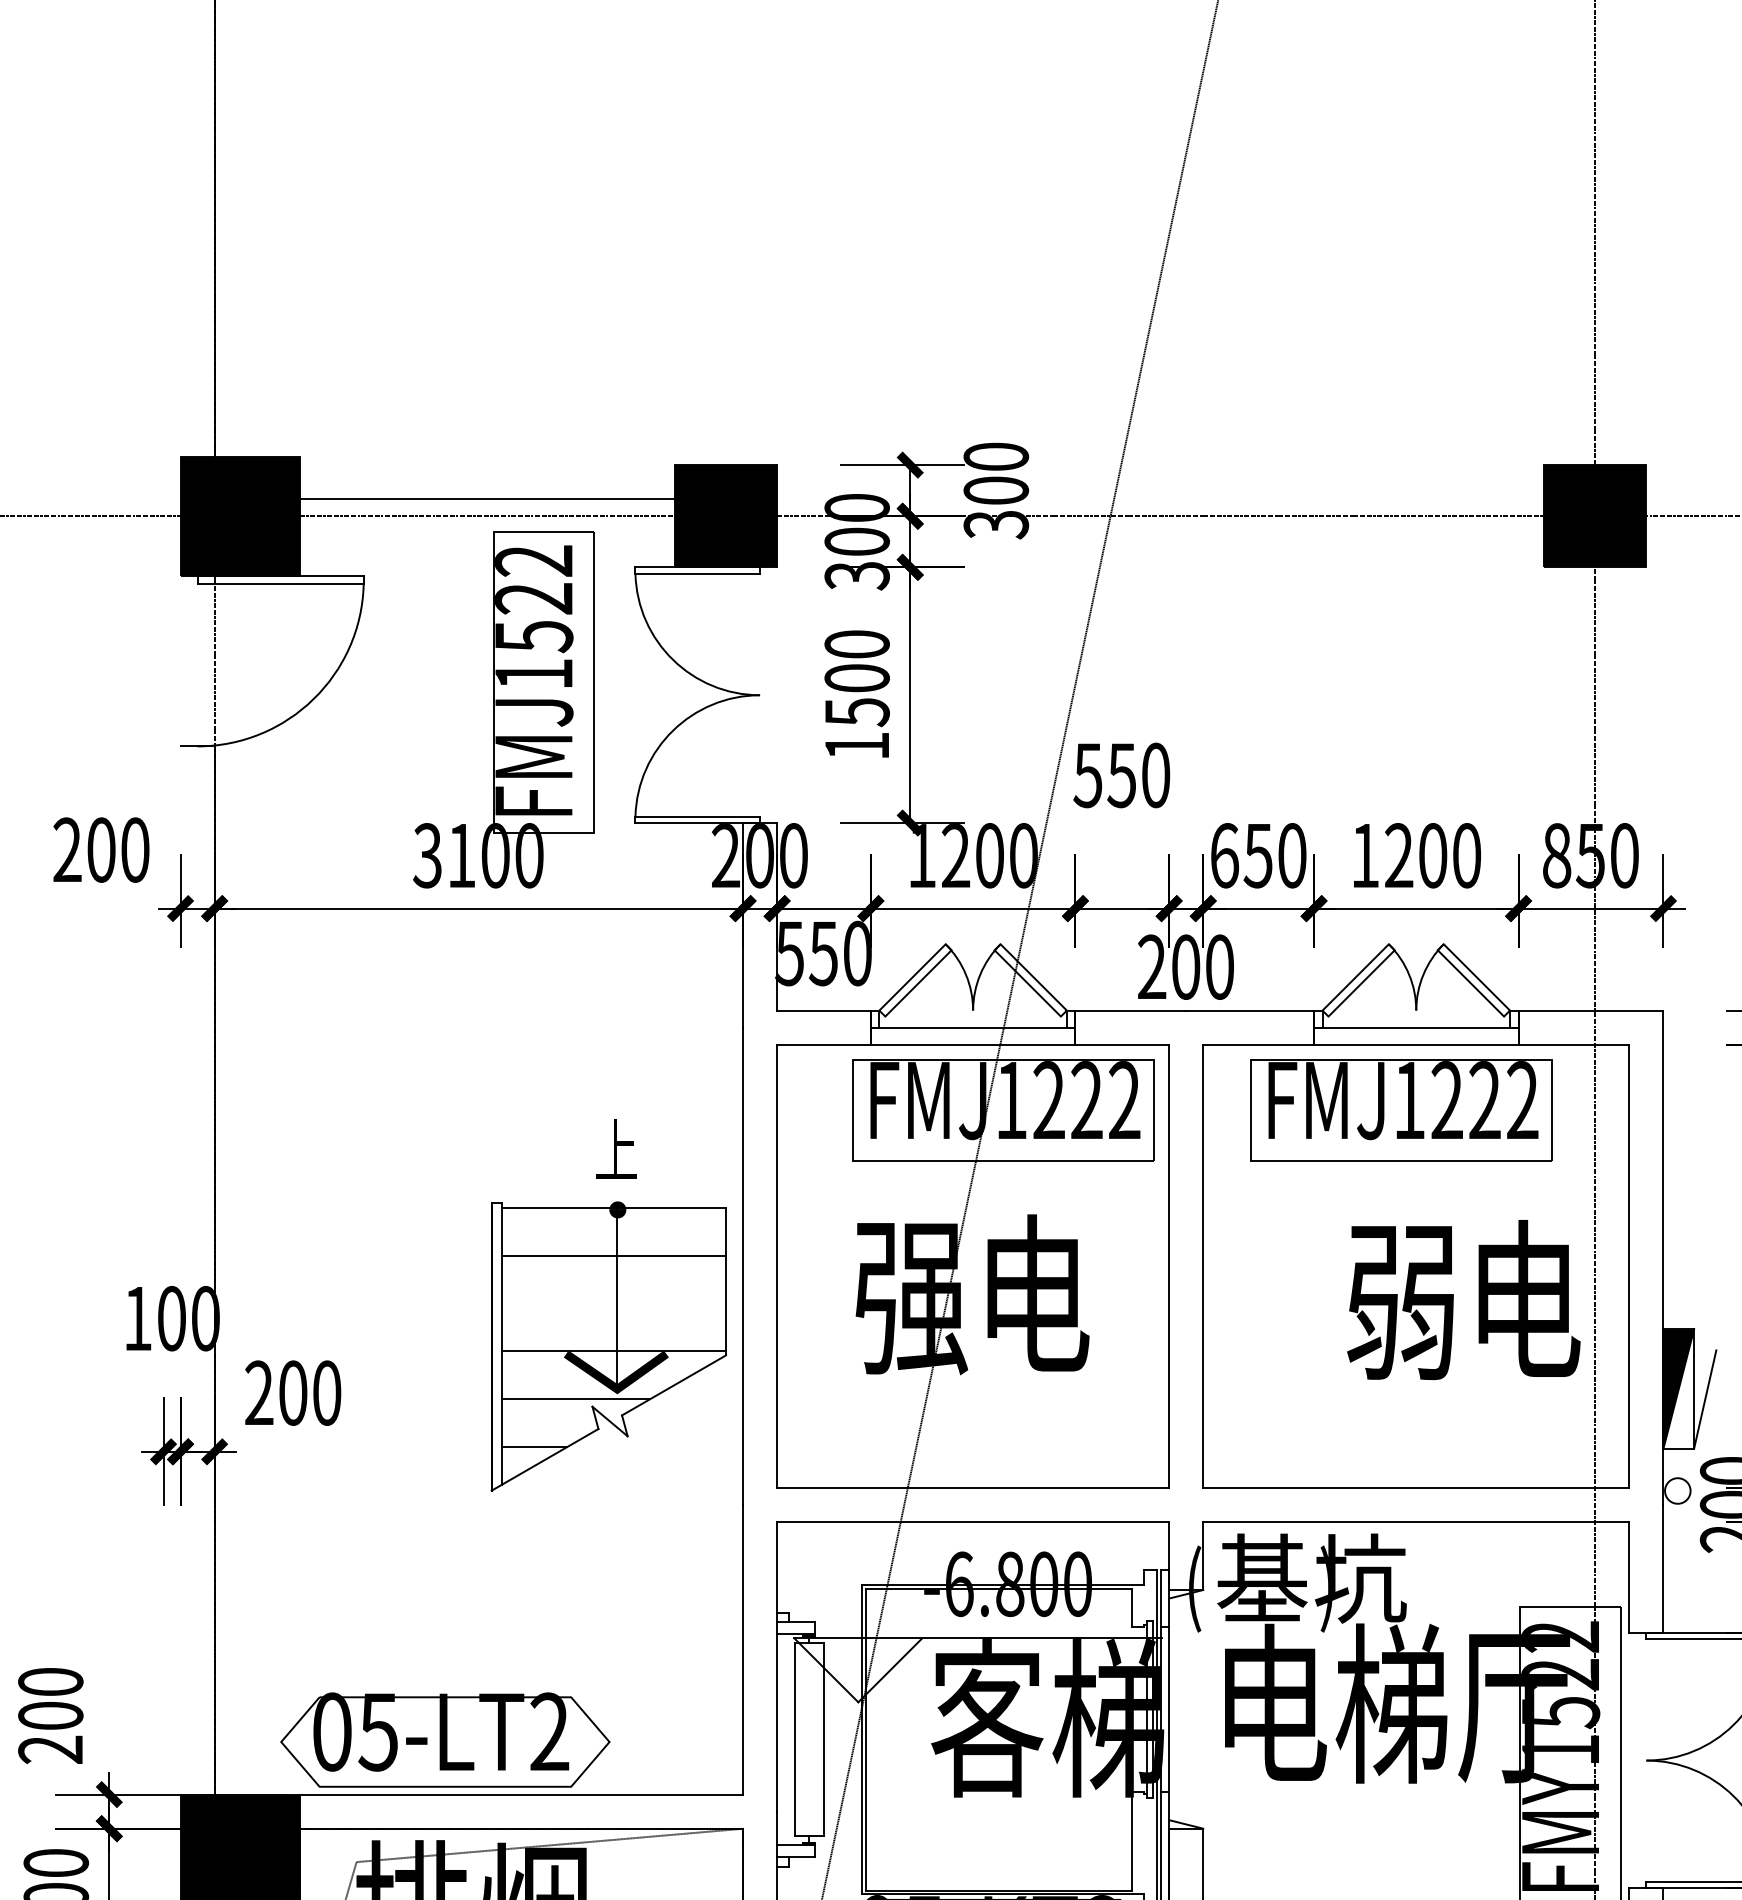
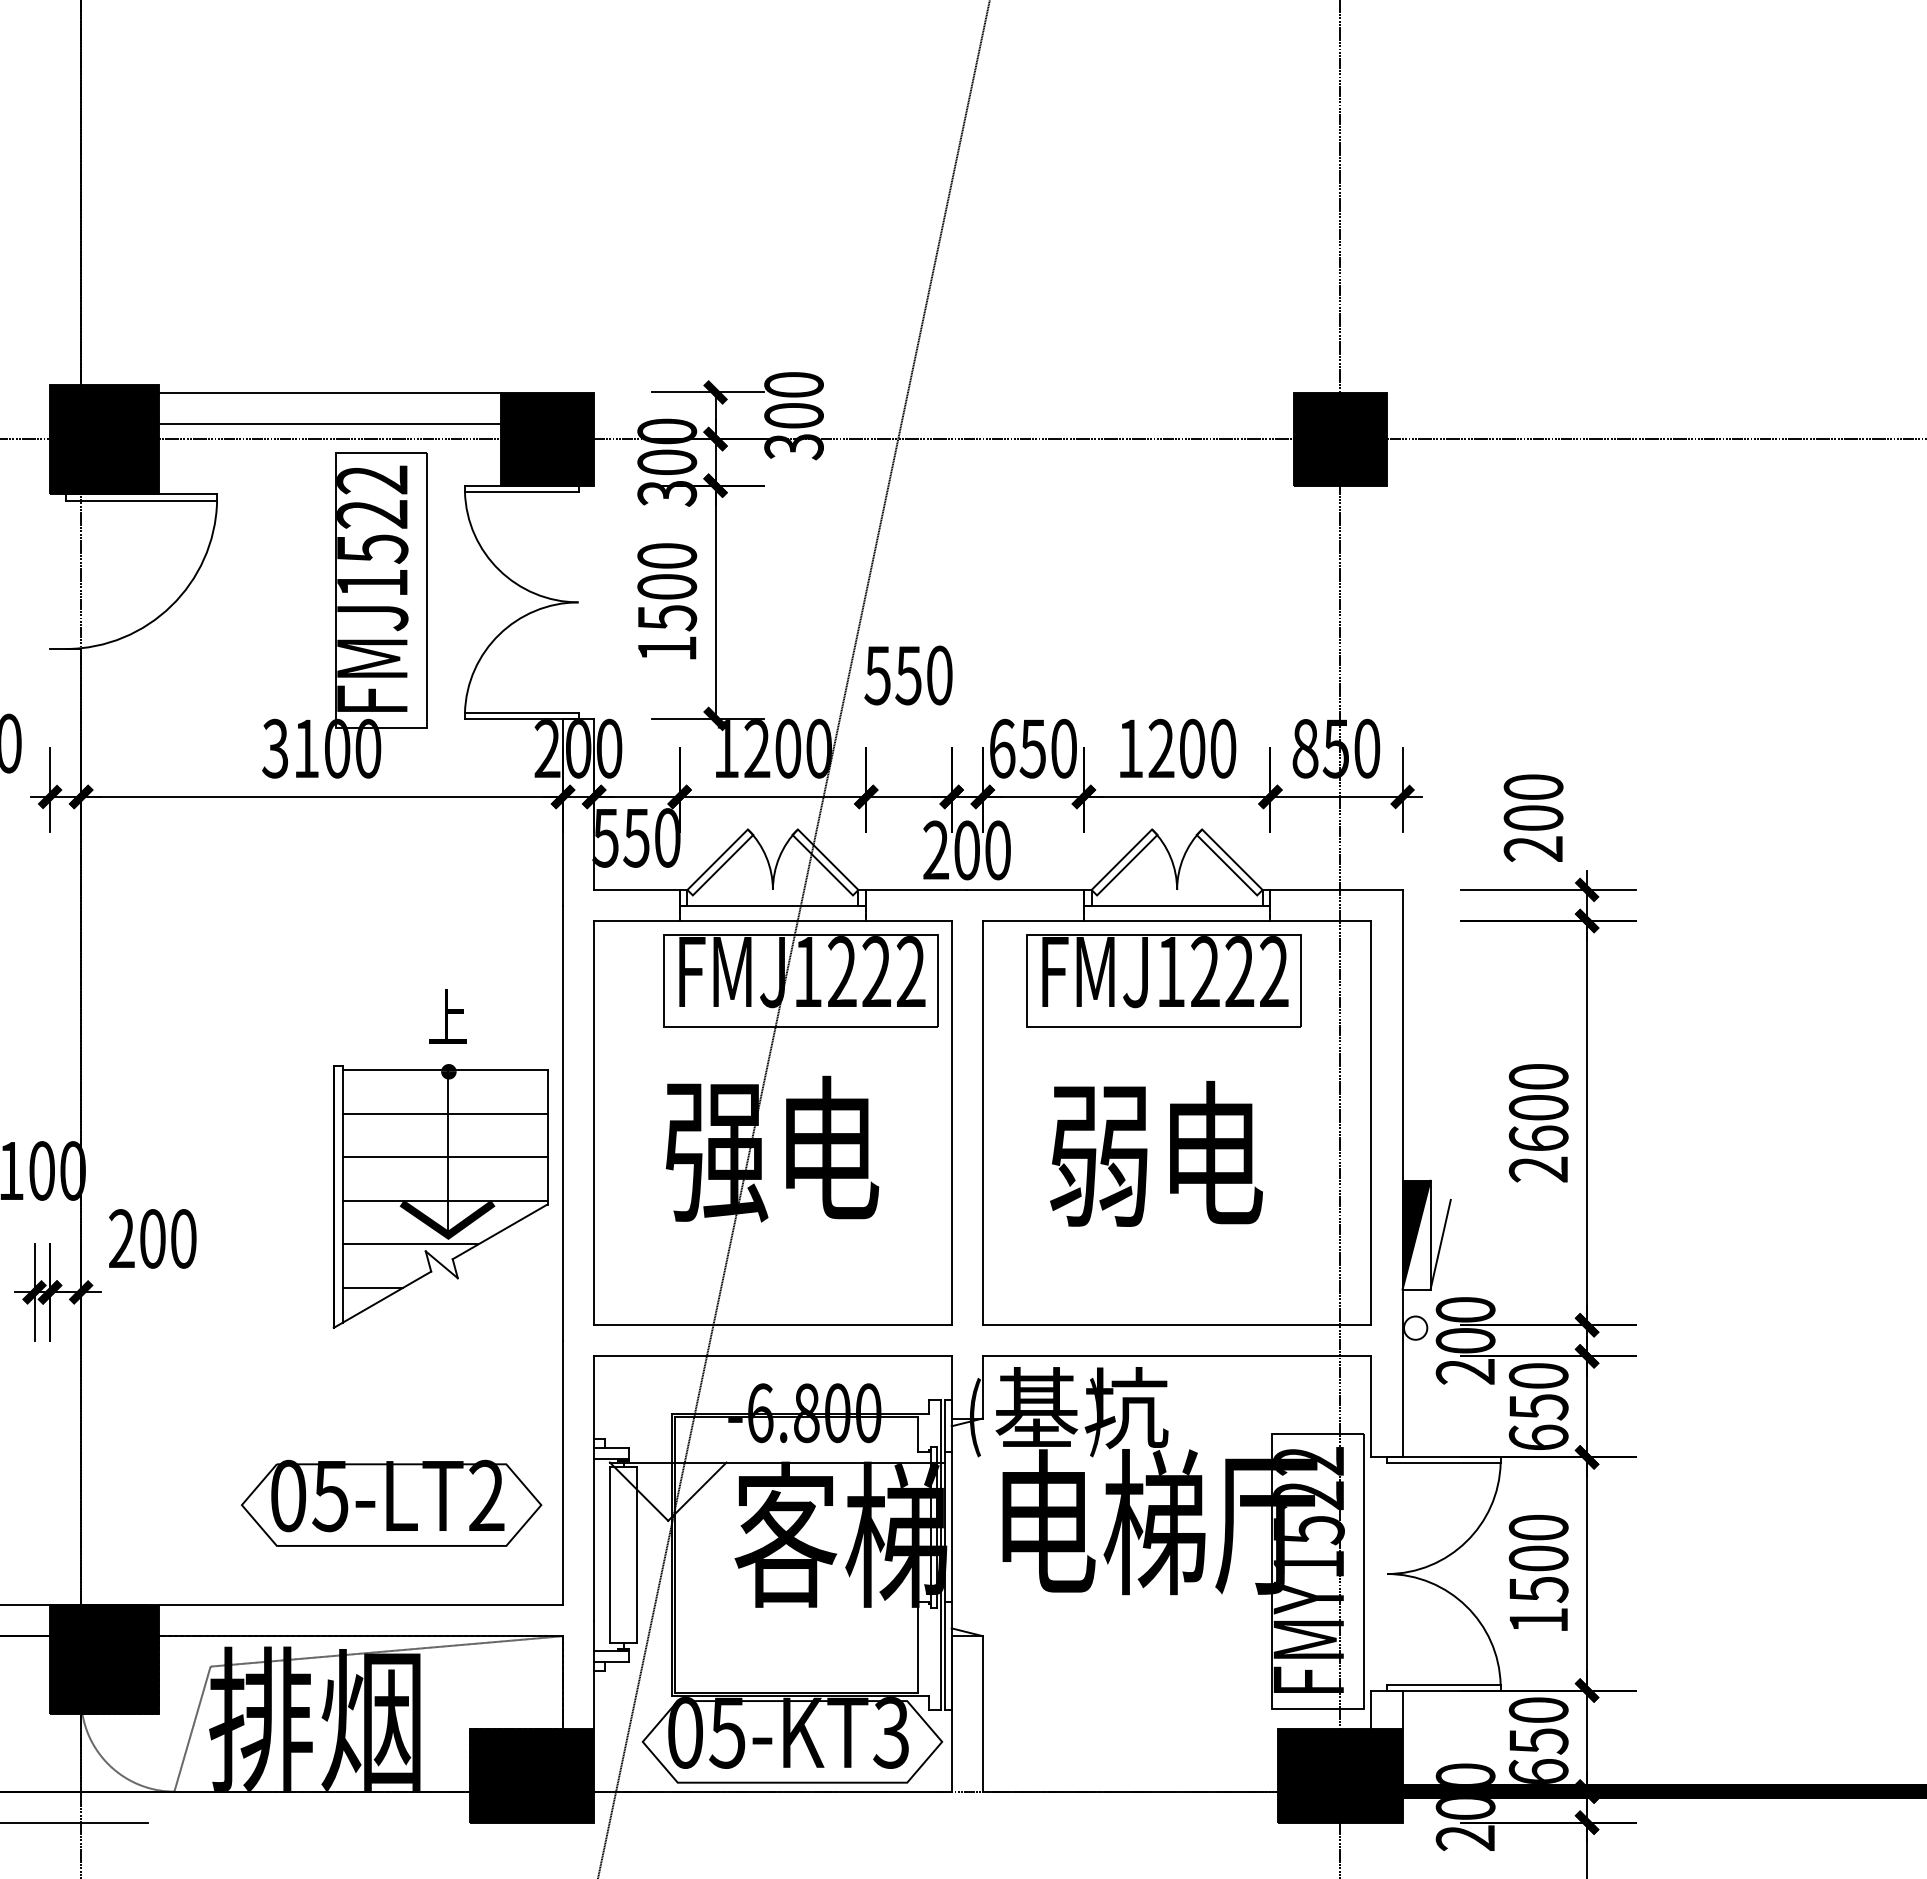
line: (486, 465) -> (329, 392), added
text: (1463, 1299) -> (1156, 1153), moved
line: (614, 1303) -> (445, 1157), added
part: (445, 1739) -> (391, 1502), moved

